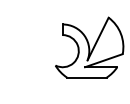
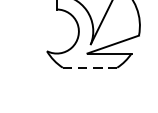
line: (86, 77) -> (89, 67), solid -> dashed

